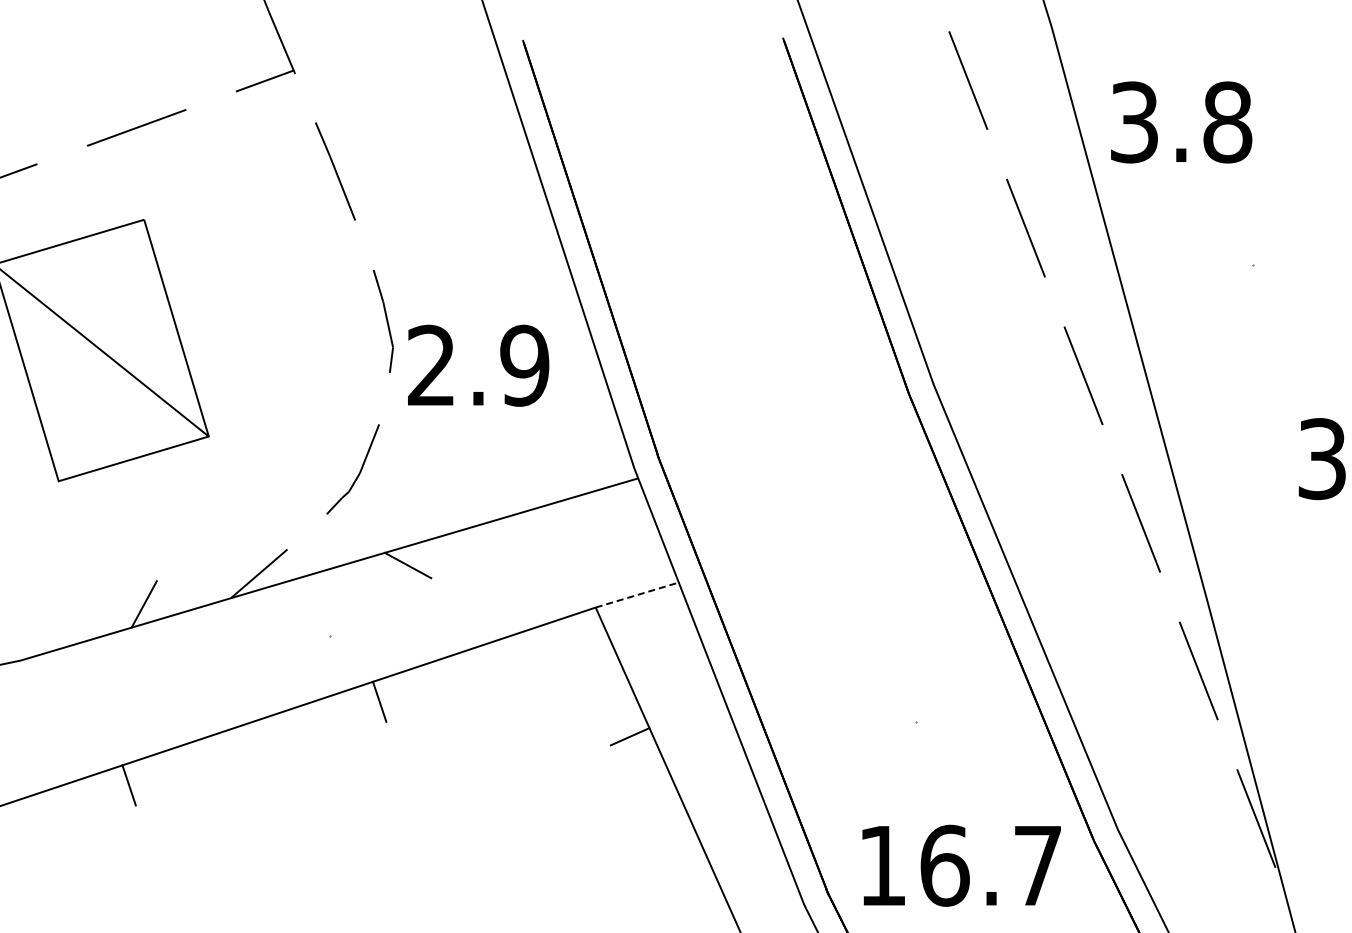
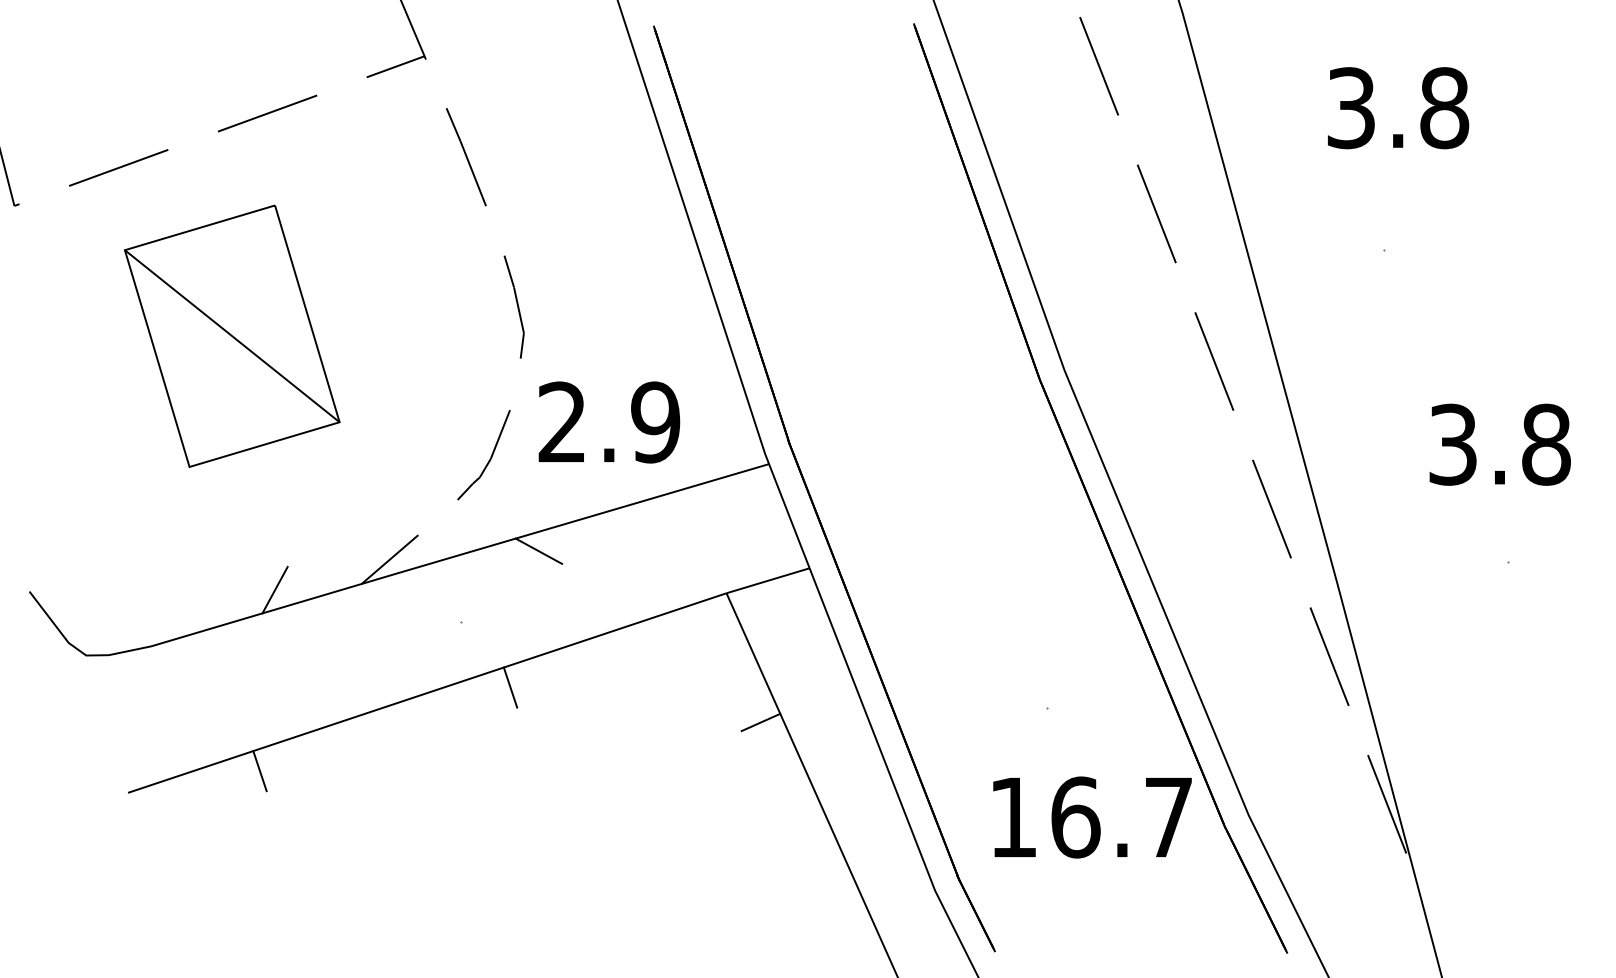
text: (1181, 122) -> (1398, 108), moved
text: (478, 365) -> (609, 422), moved
line: (637, 594) -> (768, 580), dashed -> solid
text: (961, 865) -> (1092, 817), moved

